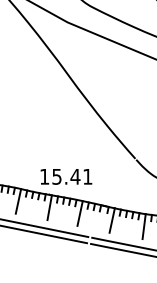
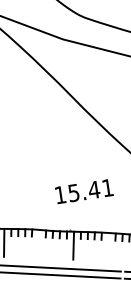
text: (66, 176) -> (84, 191), moved
line: (18, 201) -> (38, 243), removed
line: (79, 213) -> (107, 247), removed

